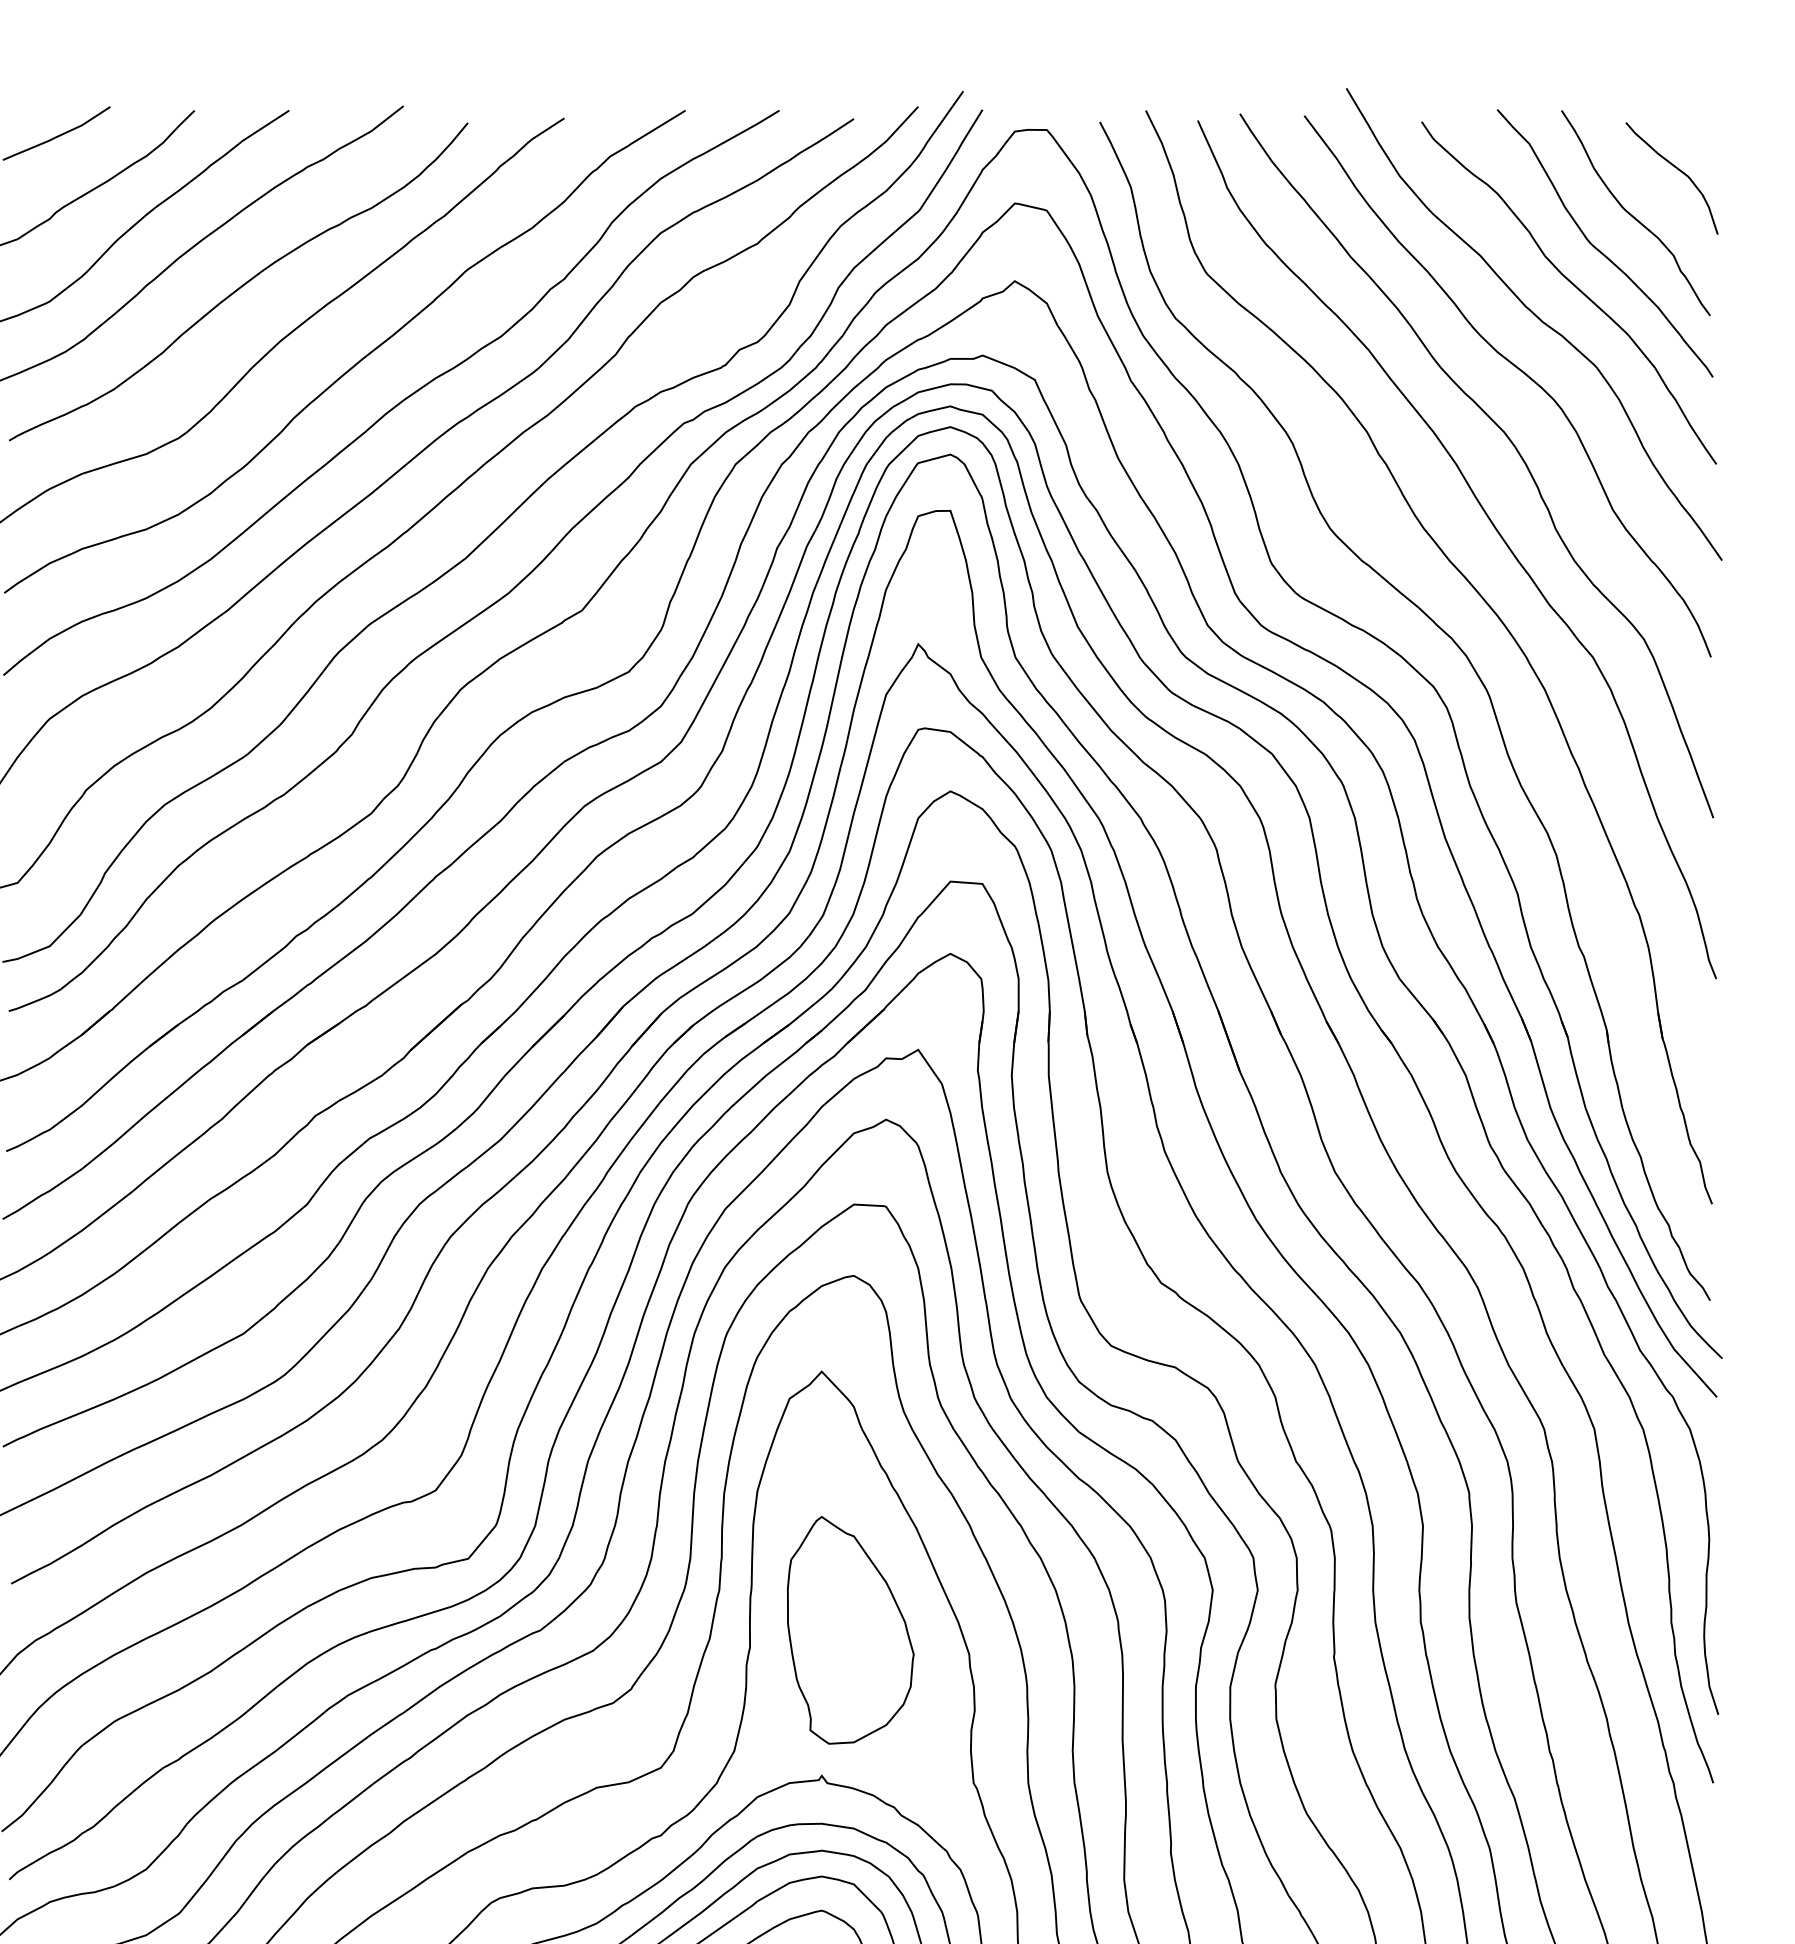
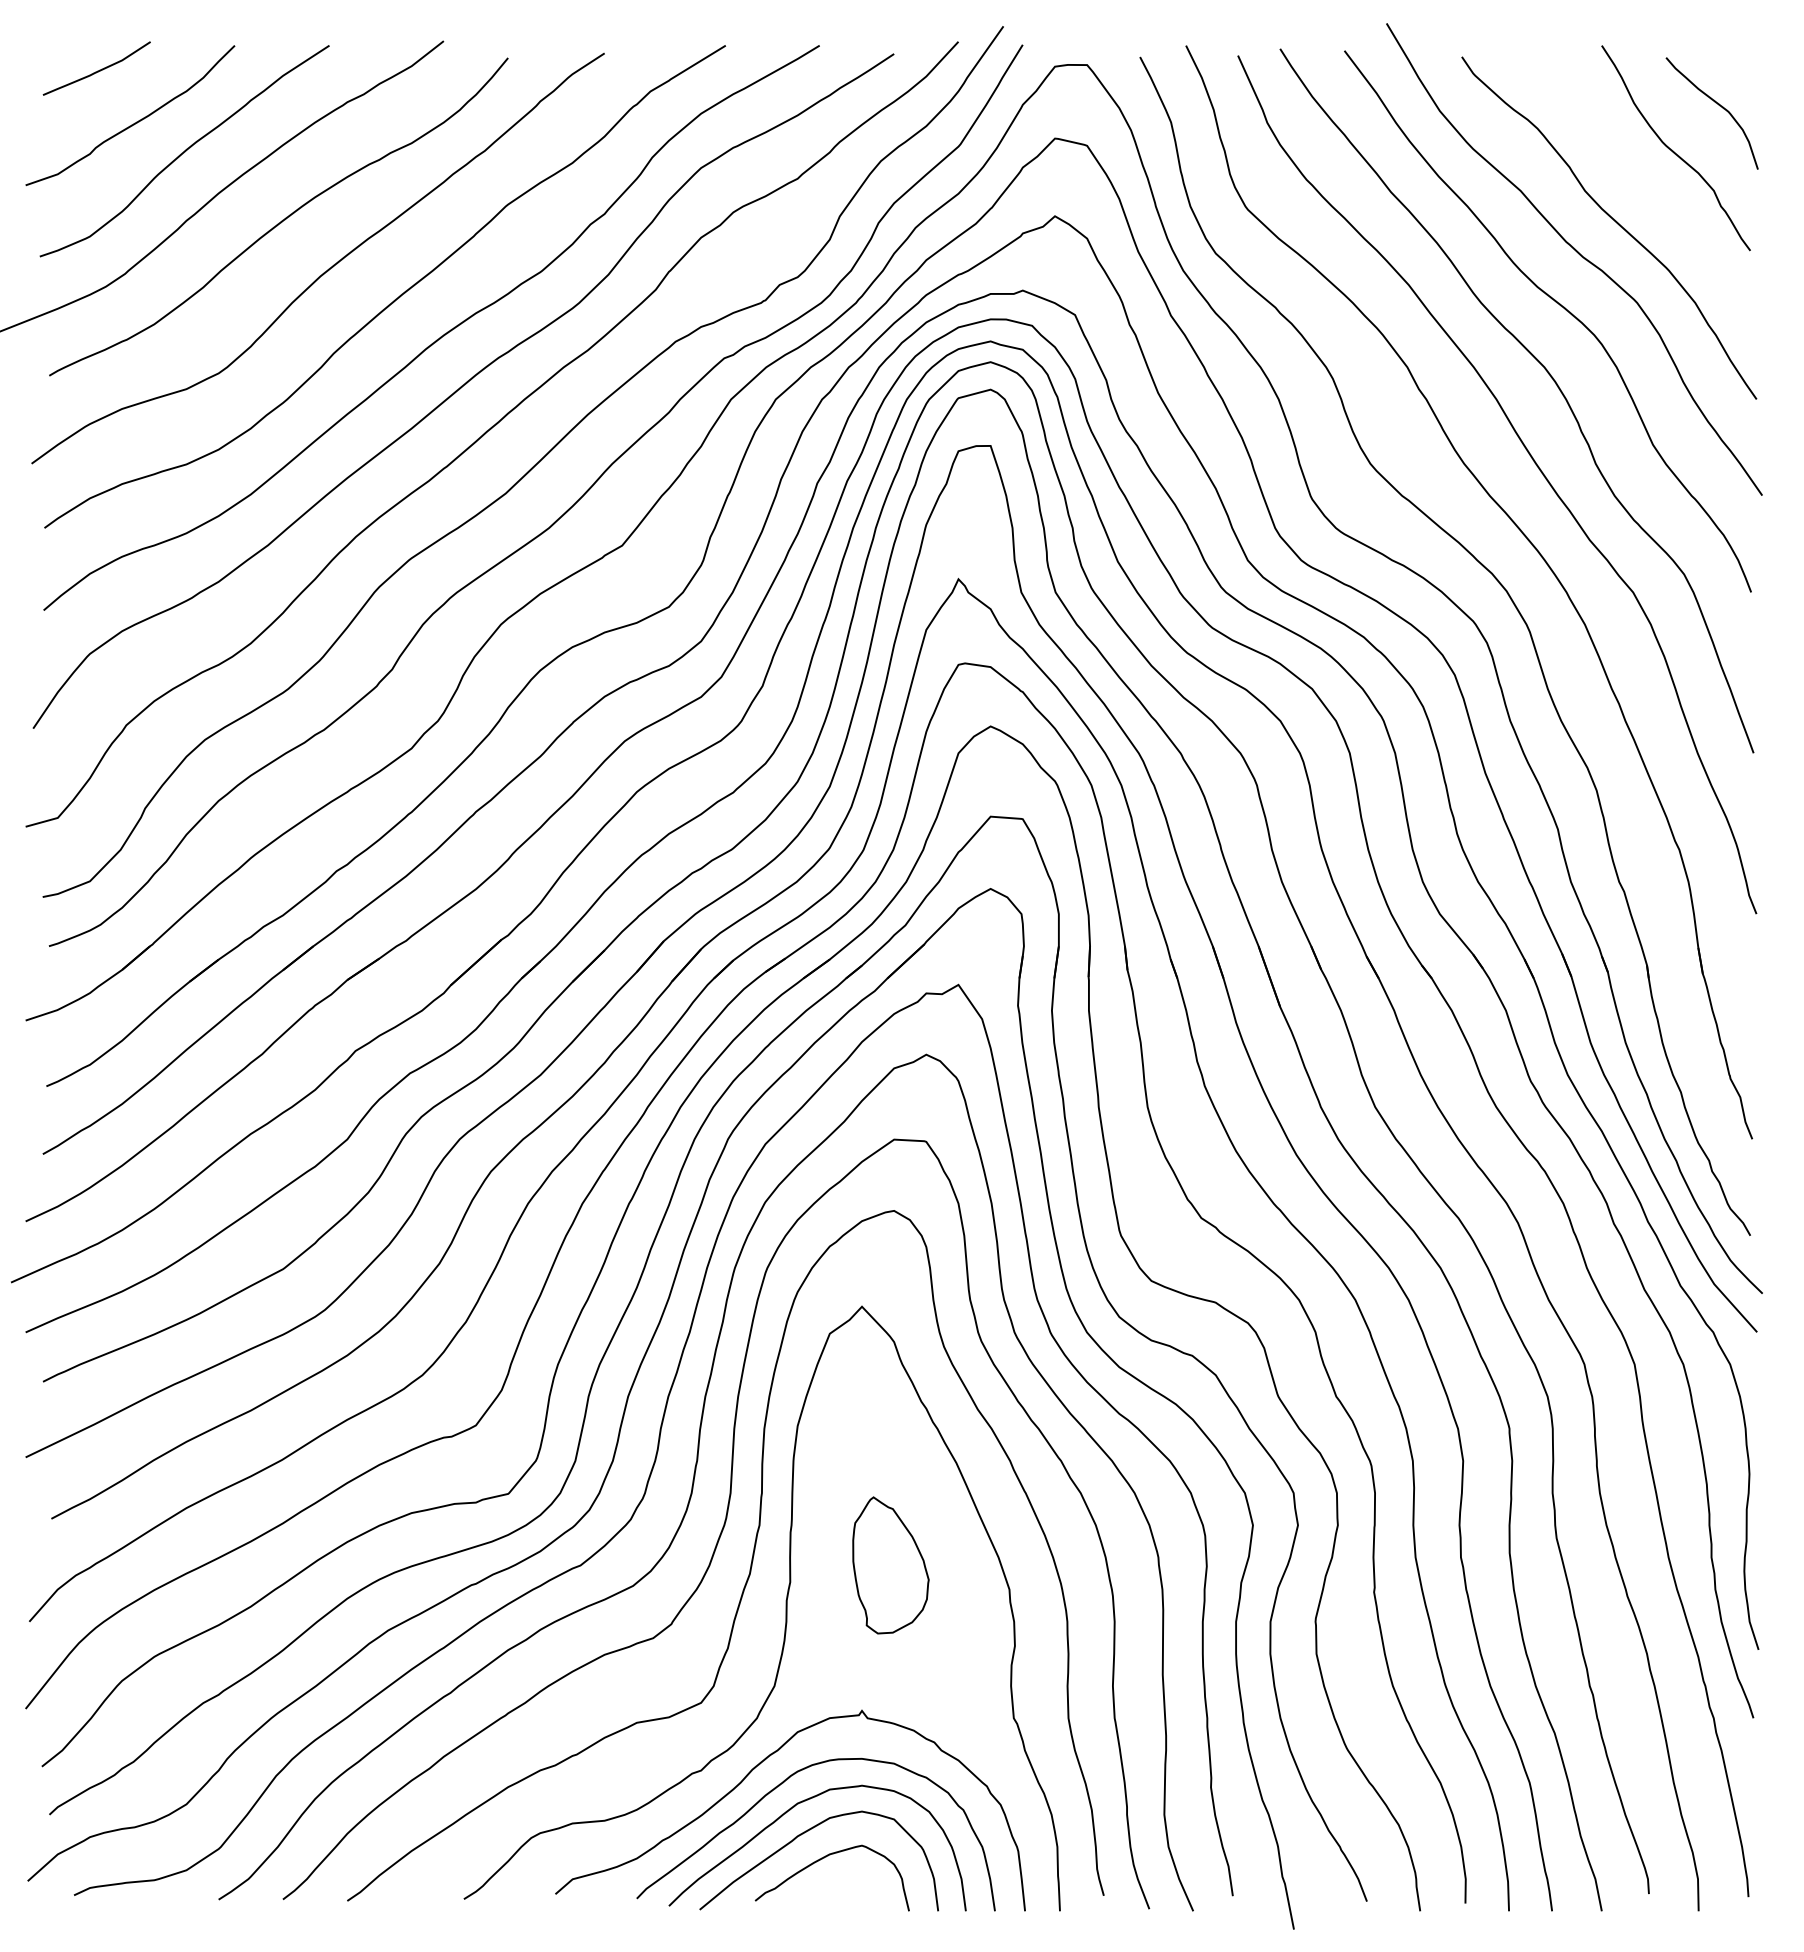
curve: (1599, 249) -> (1639, 184), removed
part: (850, 1630) -> (890, 1565), size x0.6

